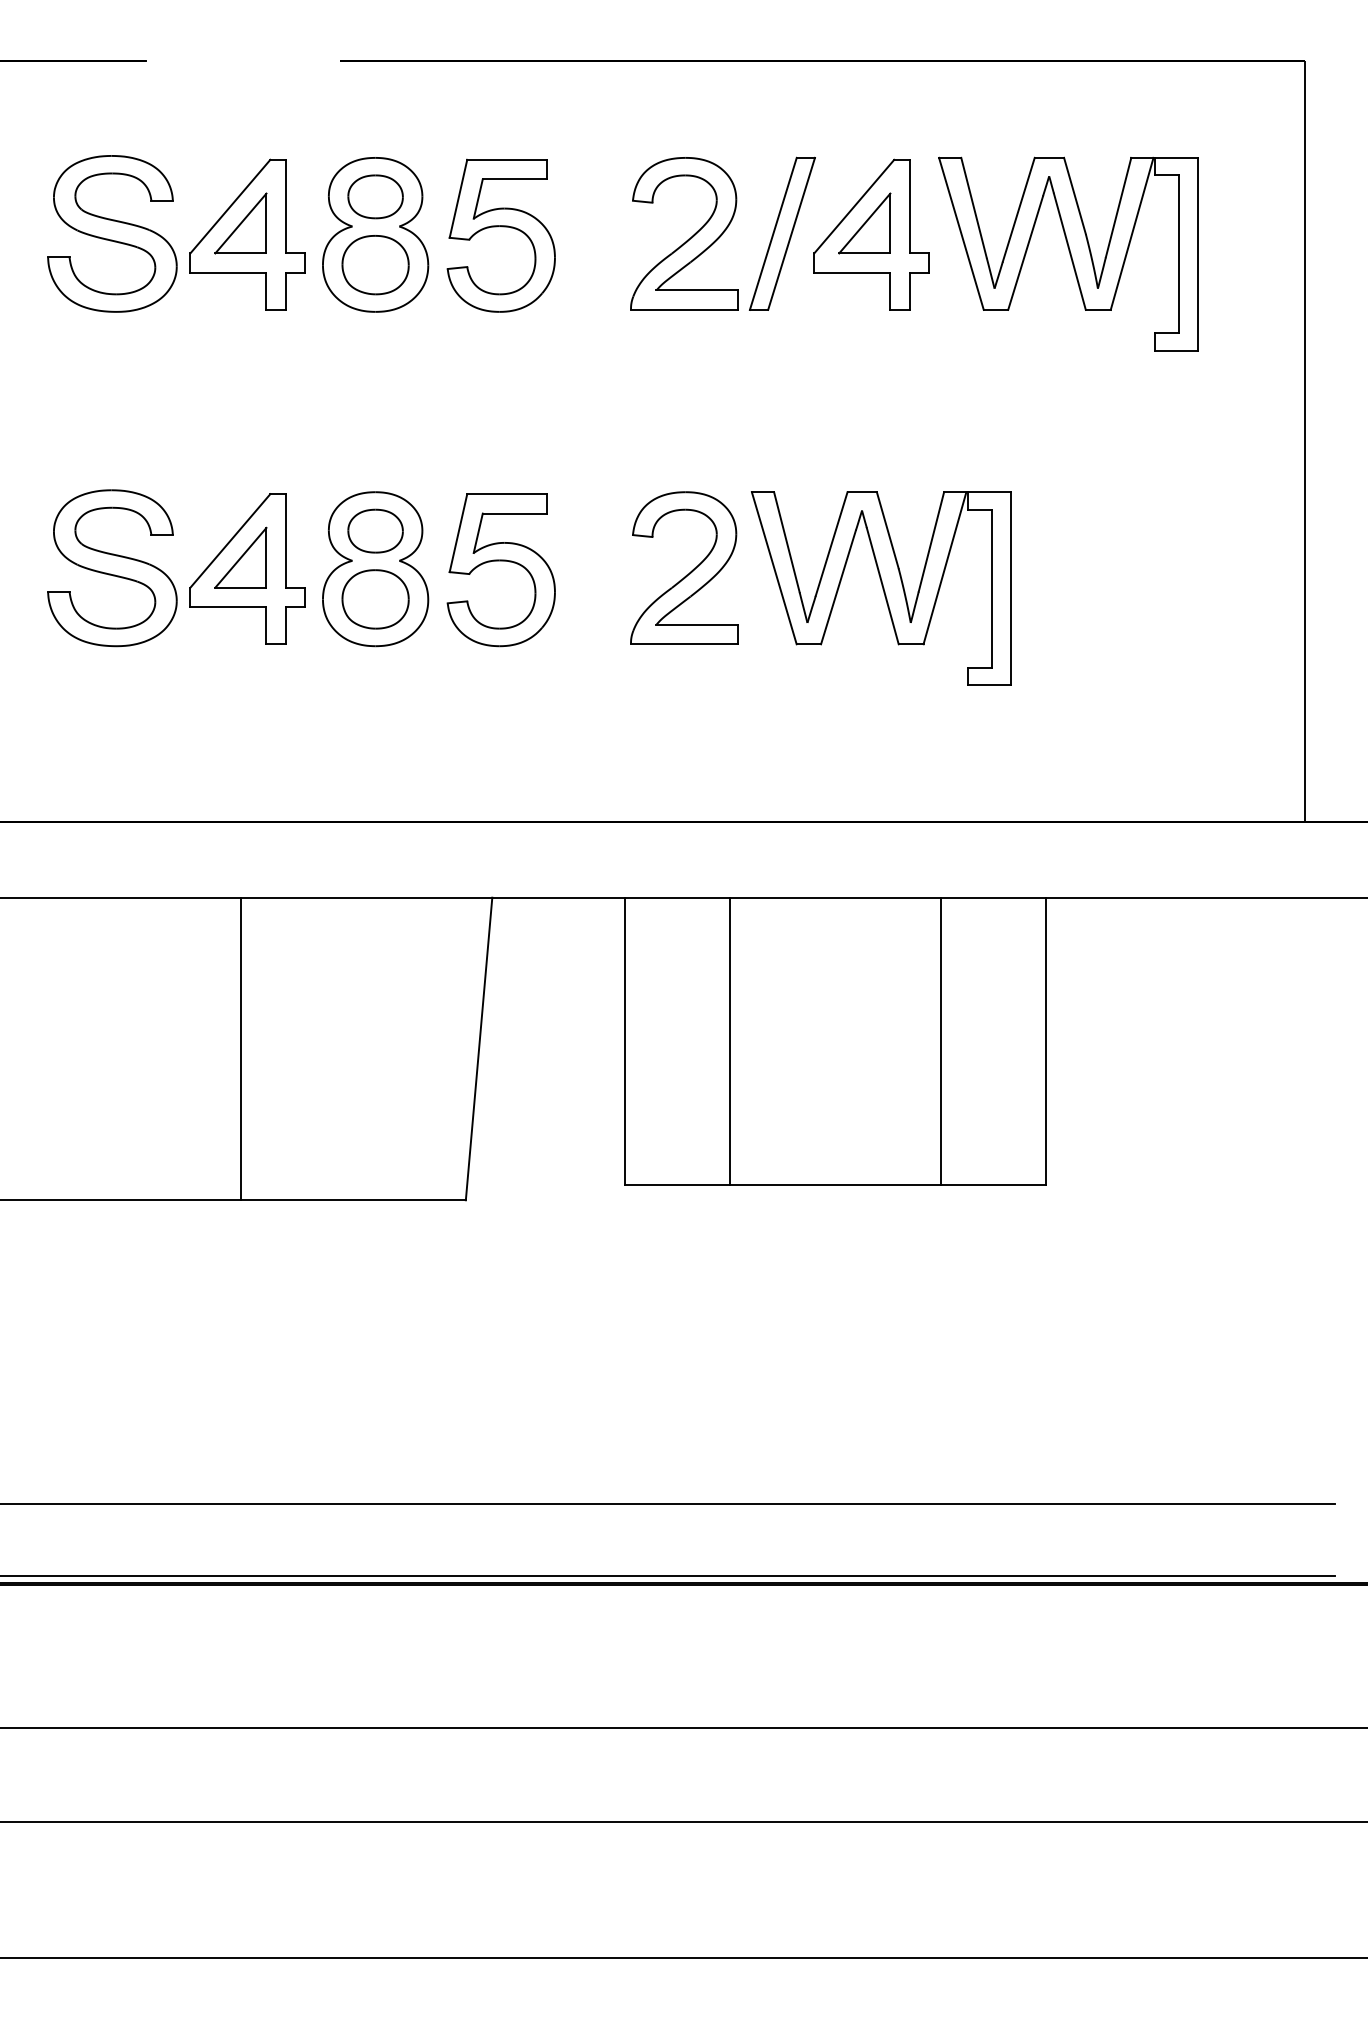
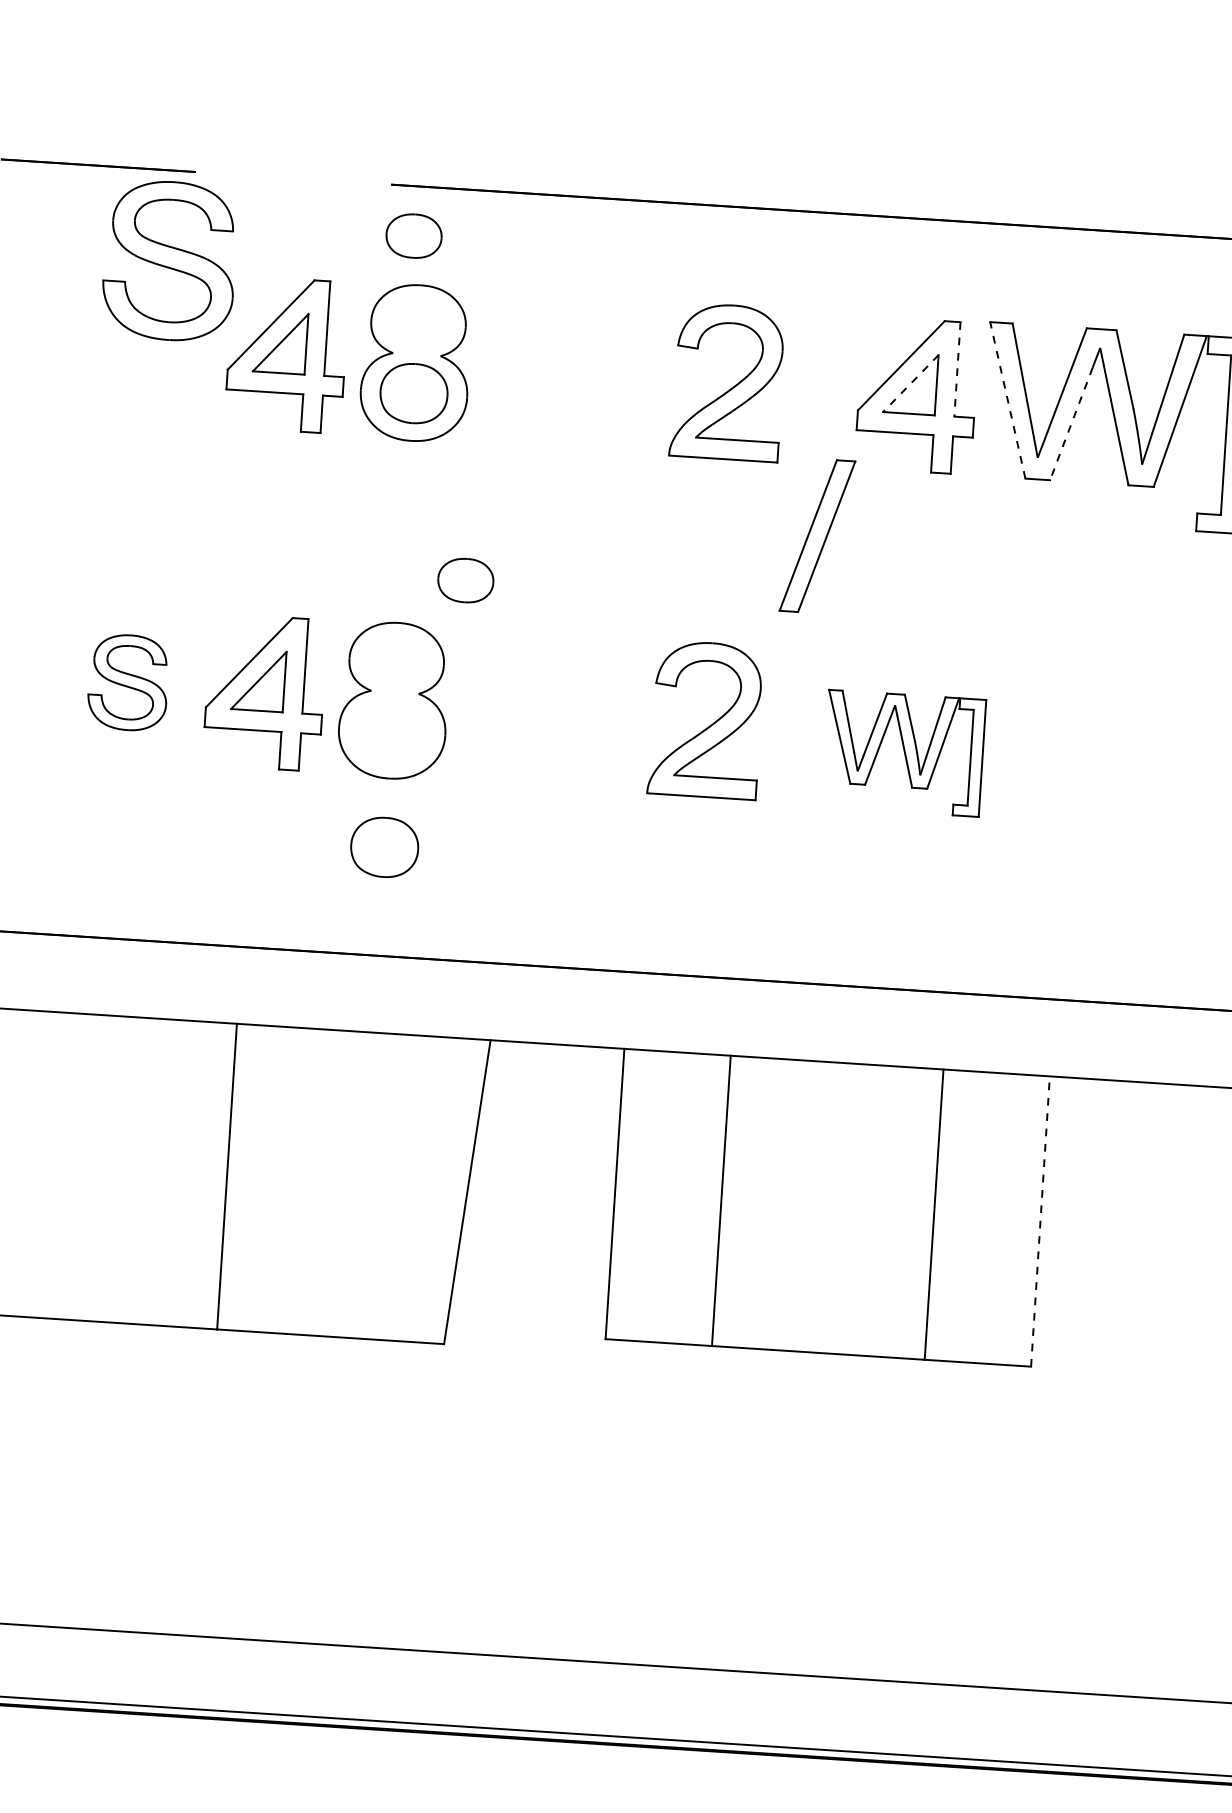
part: (375, 196) -> (413, 235), moved
line: (909, 206) -> (957, 369), solid -> dashed
line: (864, 223) -> (910, 383), solid -> dashed
part: (502, 227) -> (544, 363), removed
part: (112, 233) -> (169, 260), moved
part: (781, 233) -> (816, 535), moved
line: (961, 233) -> (1007, 399), solid -> dashed
line: (1025, 253) -> (1071, 424), solid -> dashed
part: (375, 530) -> (465, 579), moved
part: (500, 561) -> (520, 701), removed
part: (112, 568) -> (128, 682), size x0.6
part: (881, 588) -> (903, 753), size x0.6
part: (375, 599) -> (384, 847), moved
line: (1045, 1041) -> (1039, 1221), solid -> dashed

